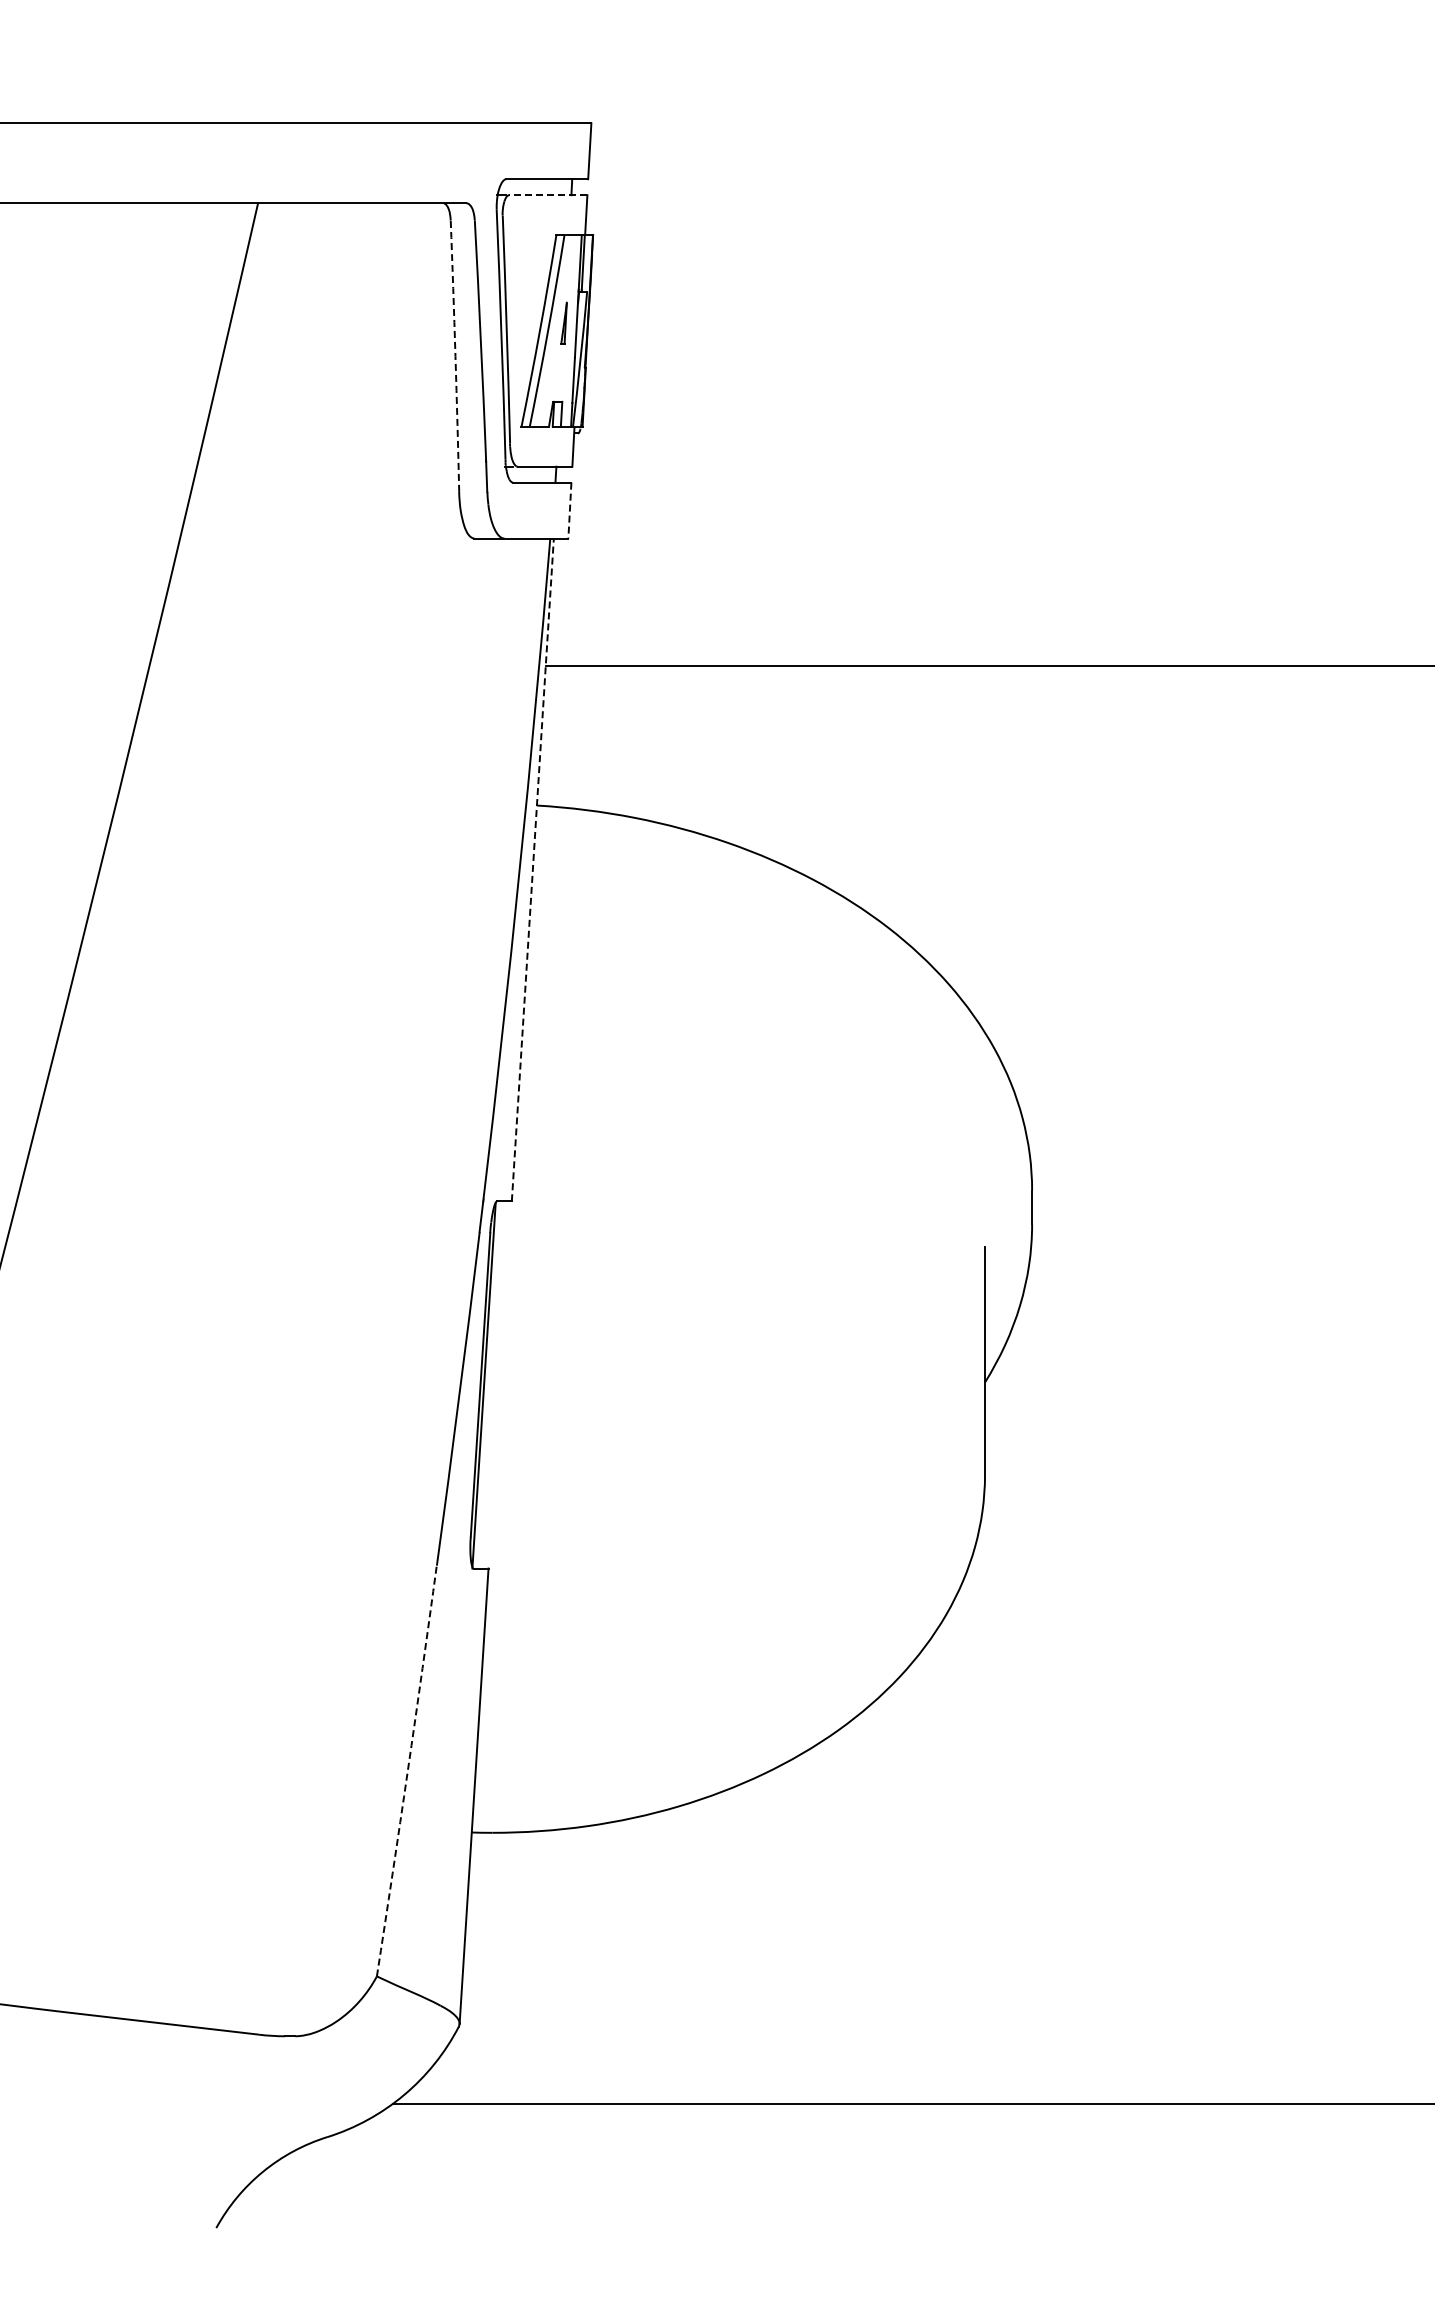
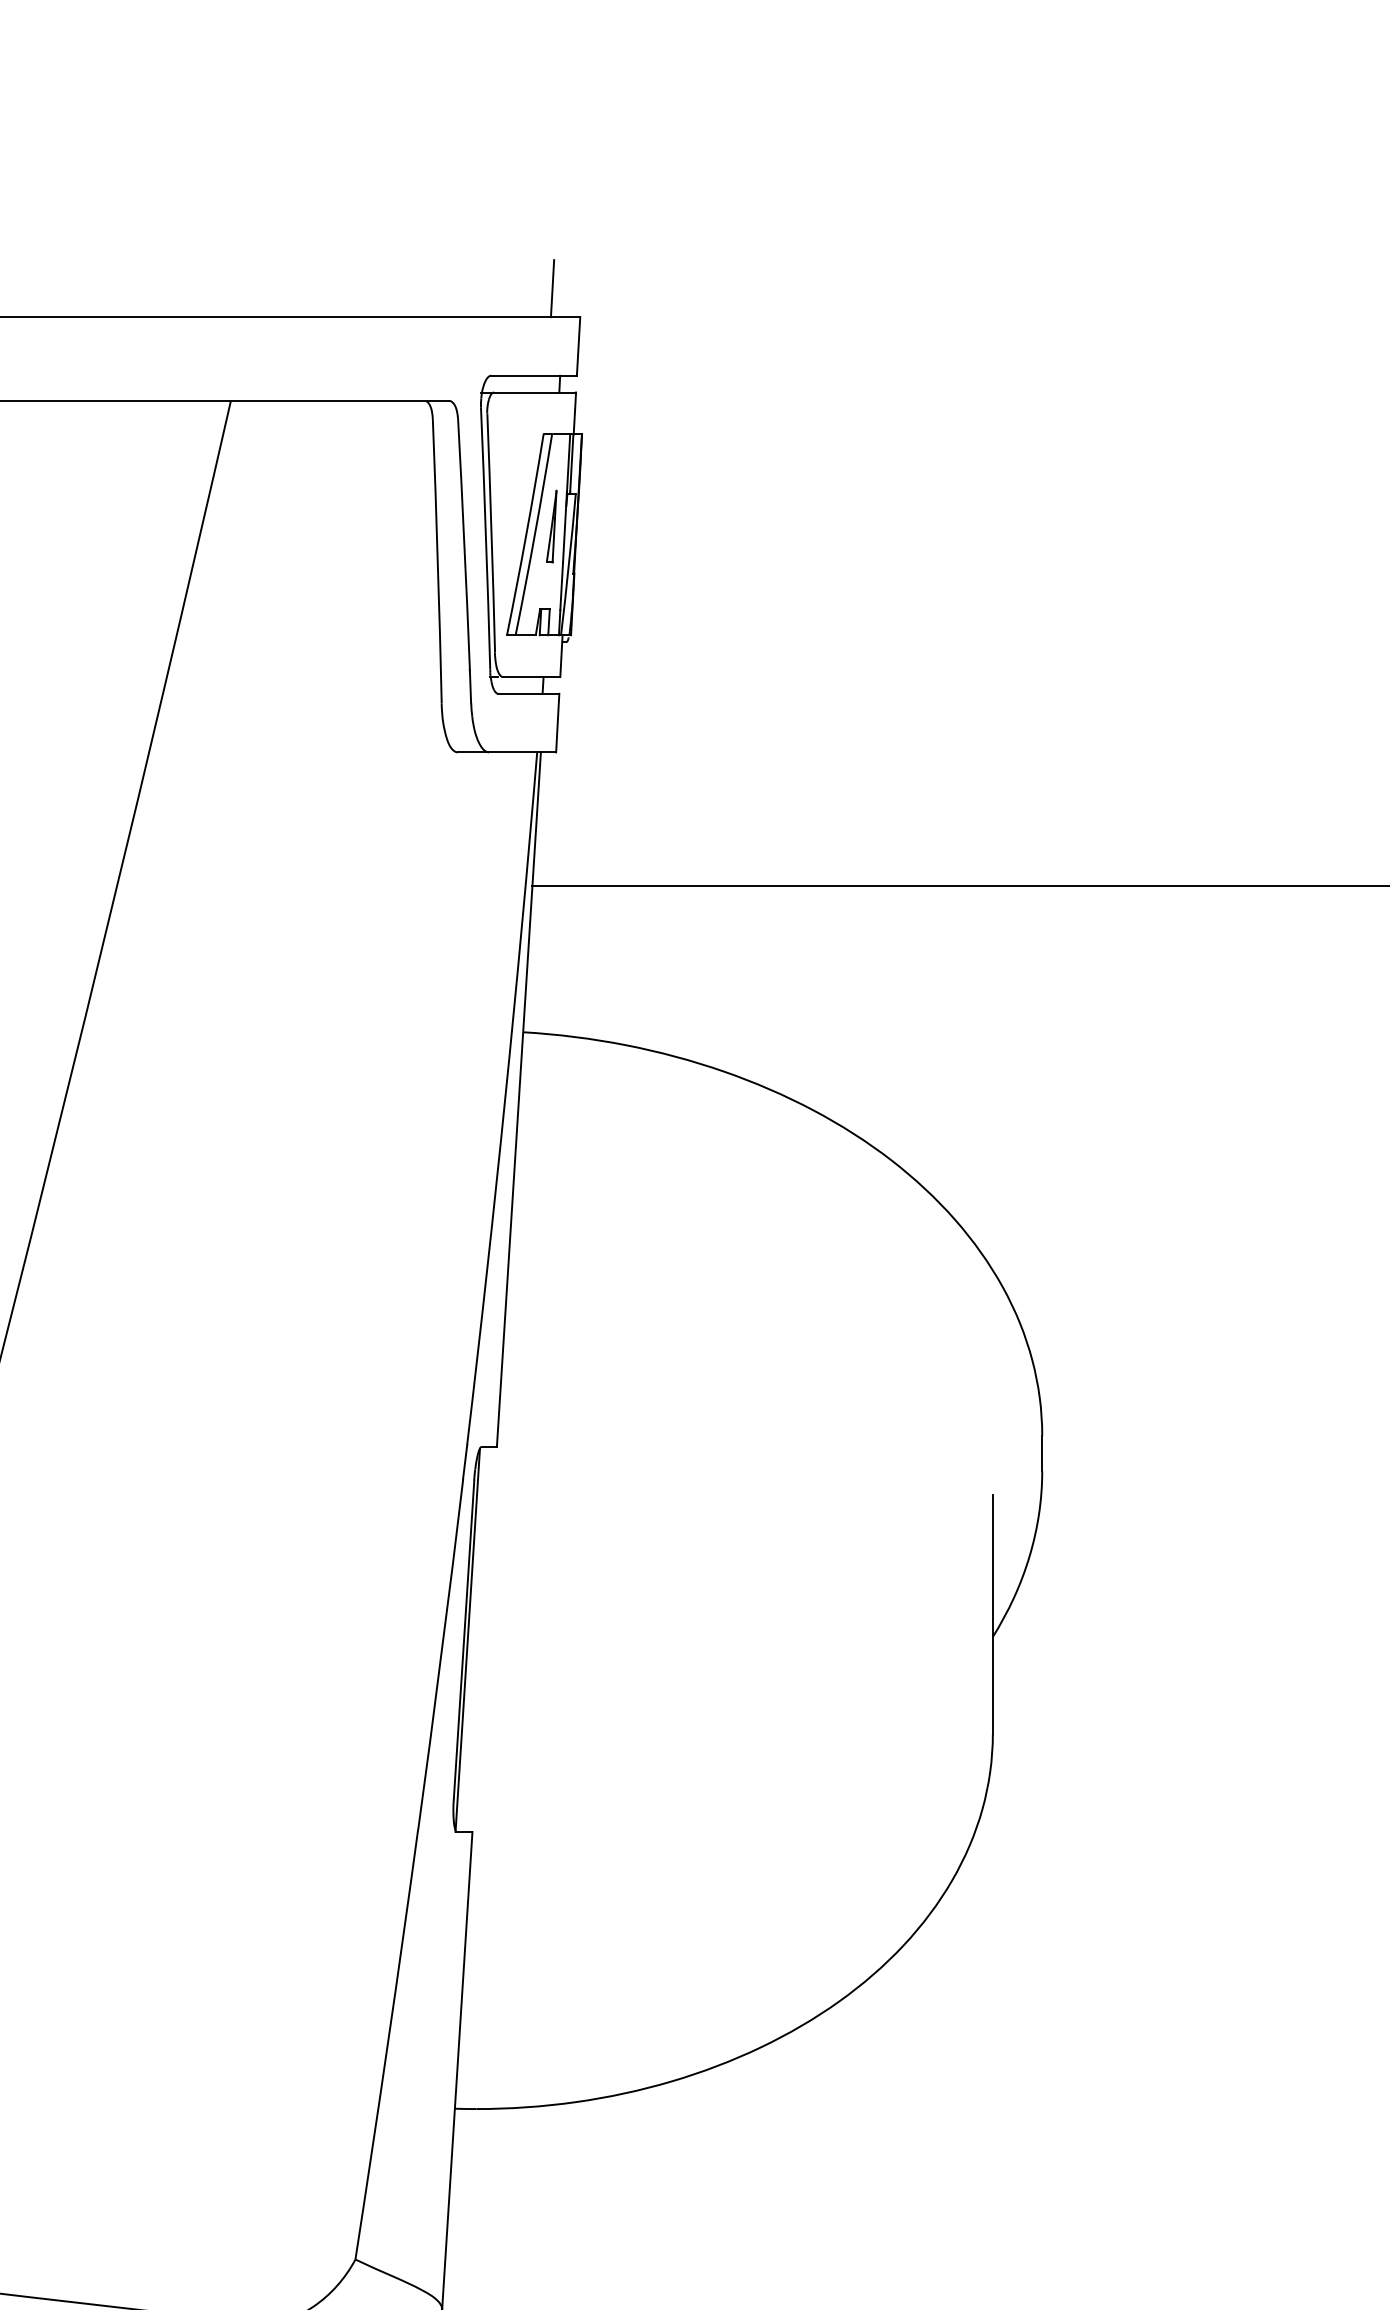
line: (564, 95) -> (552, 287), added
line: (547, 195) -> (534, 392), dashed -> solid
part: (563, 323) -> (551, 526), size x1.67
arc: (455, 356) -> (437, 561), dashed -> solid
line: (569, 510) -> (557, 722), dashed -> solid
line: (532, 869) -> (518, 1099), dashed -> solid
arc: (407, 1771) -> (387, 2044), dashed -> solid

